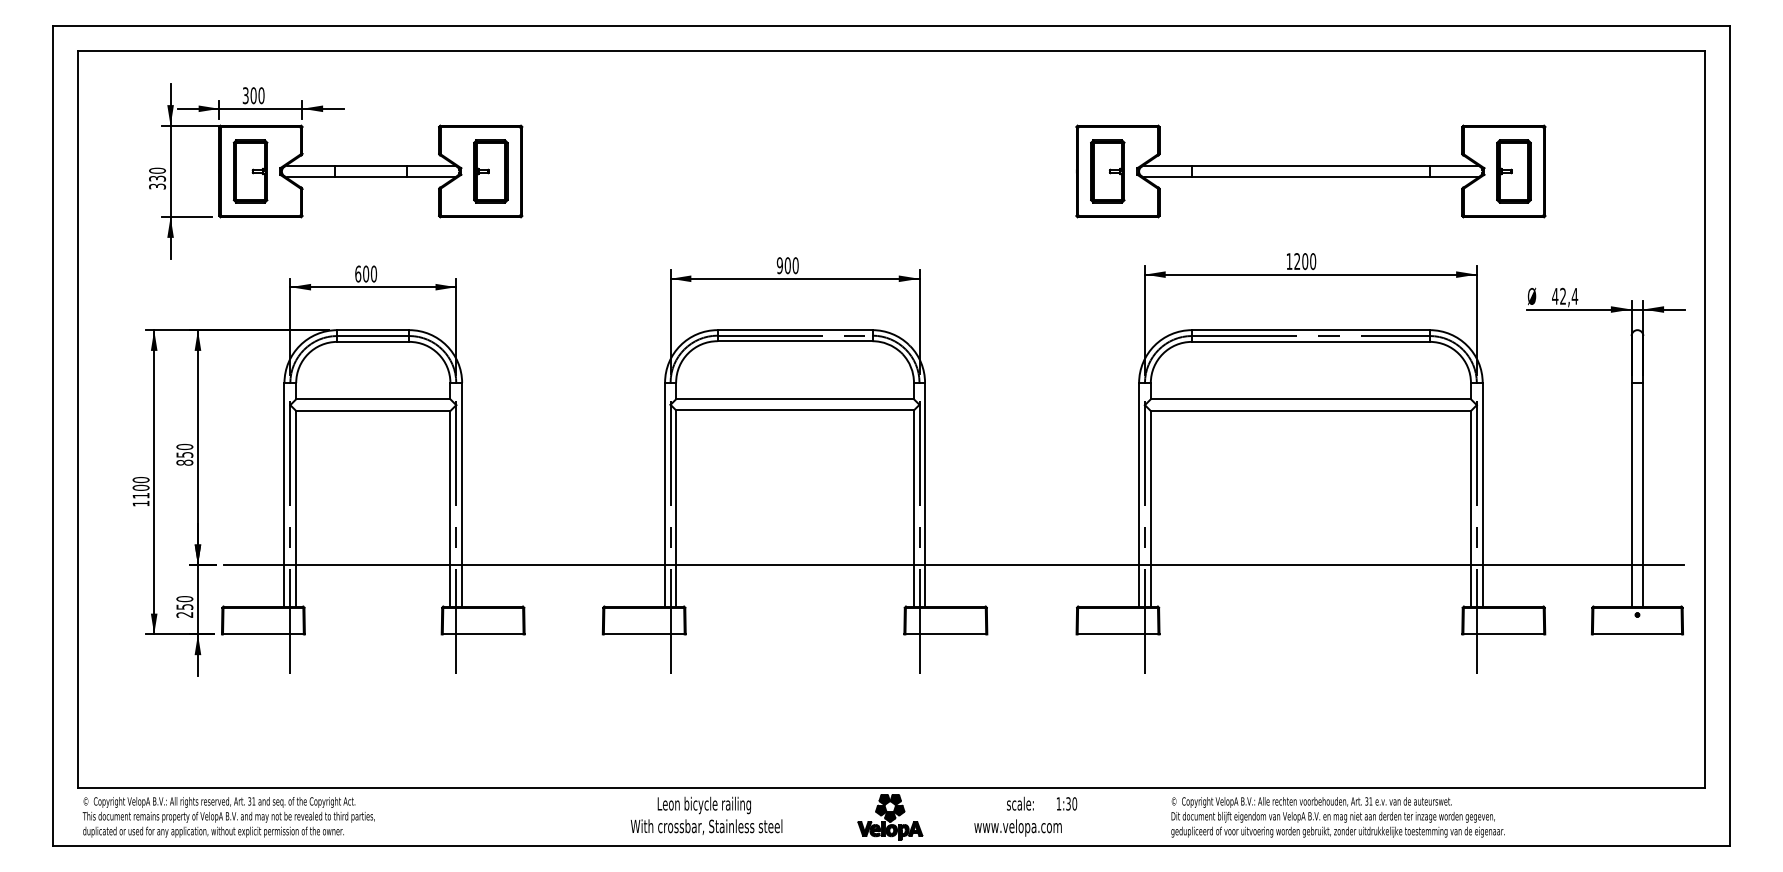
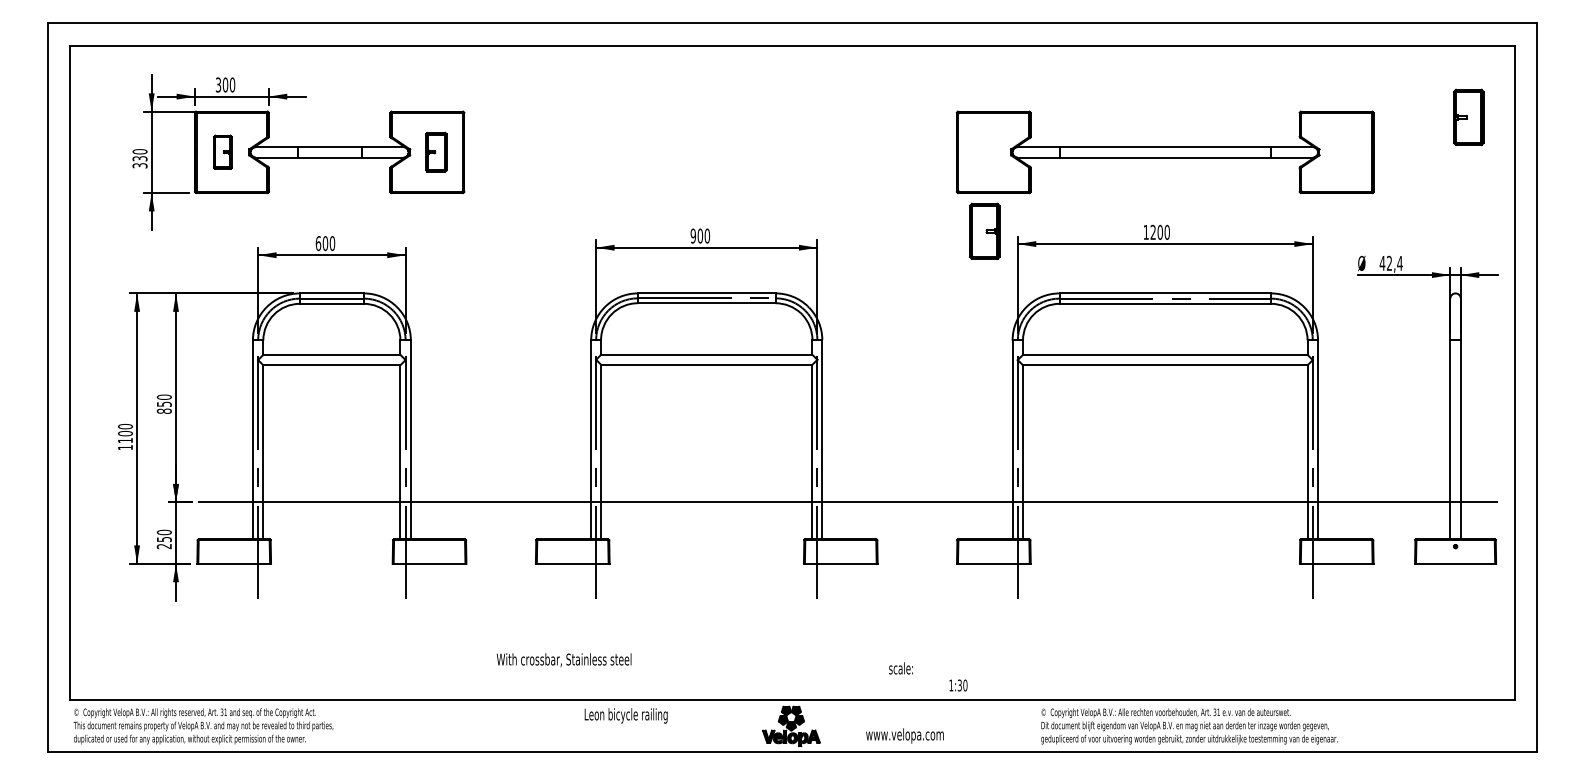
part: (250, 170) -> (222, 151), size x0.6
part: (491, 170) -> (436, 151), size x0.7
part: (1107, 170) -> (984, 230), moved
part: (1513, 170) -> (1468, 116), moved
text: (1019, 803) -> (900, 668), moved
text: (1067, 803) -> (958, 685), moved
text: (705, 826) -> (563, 659), moved

